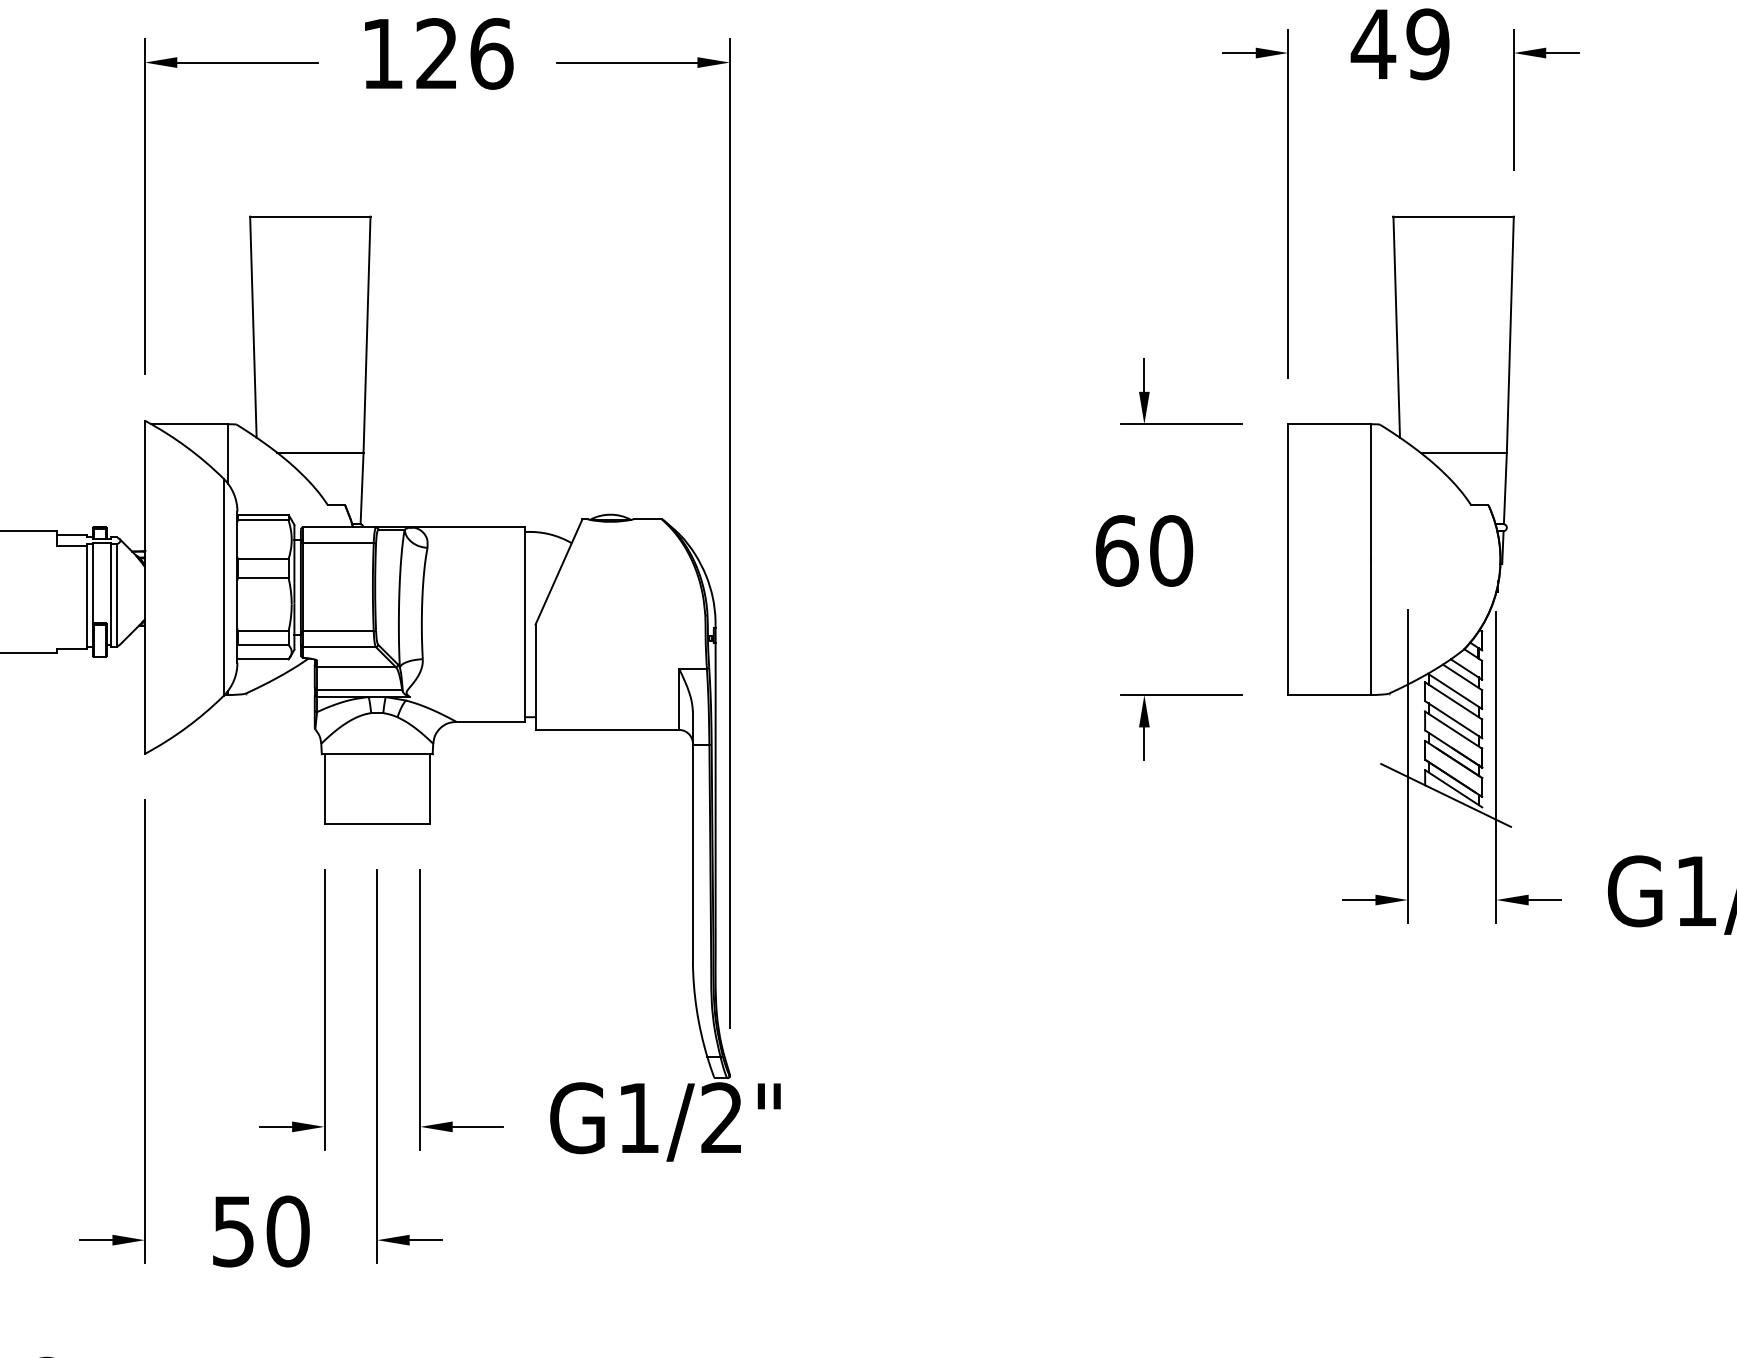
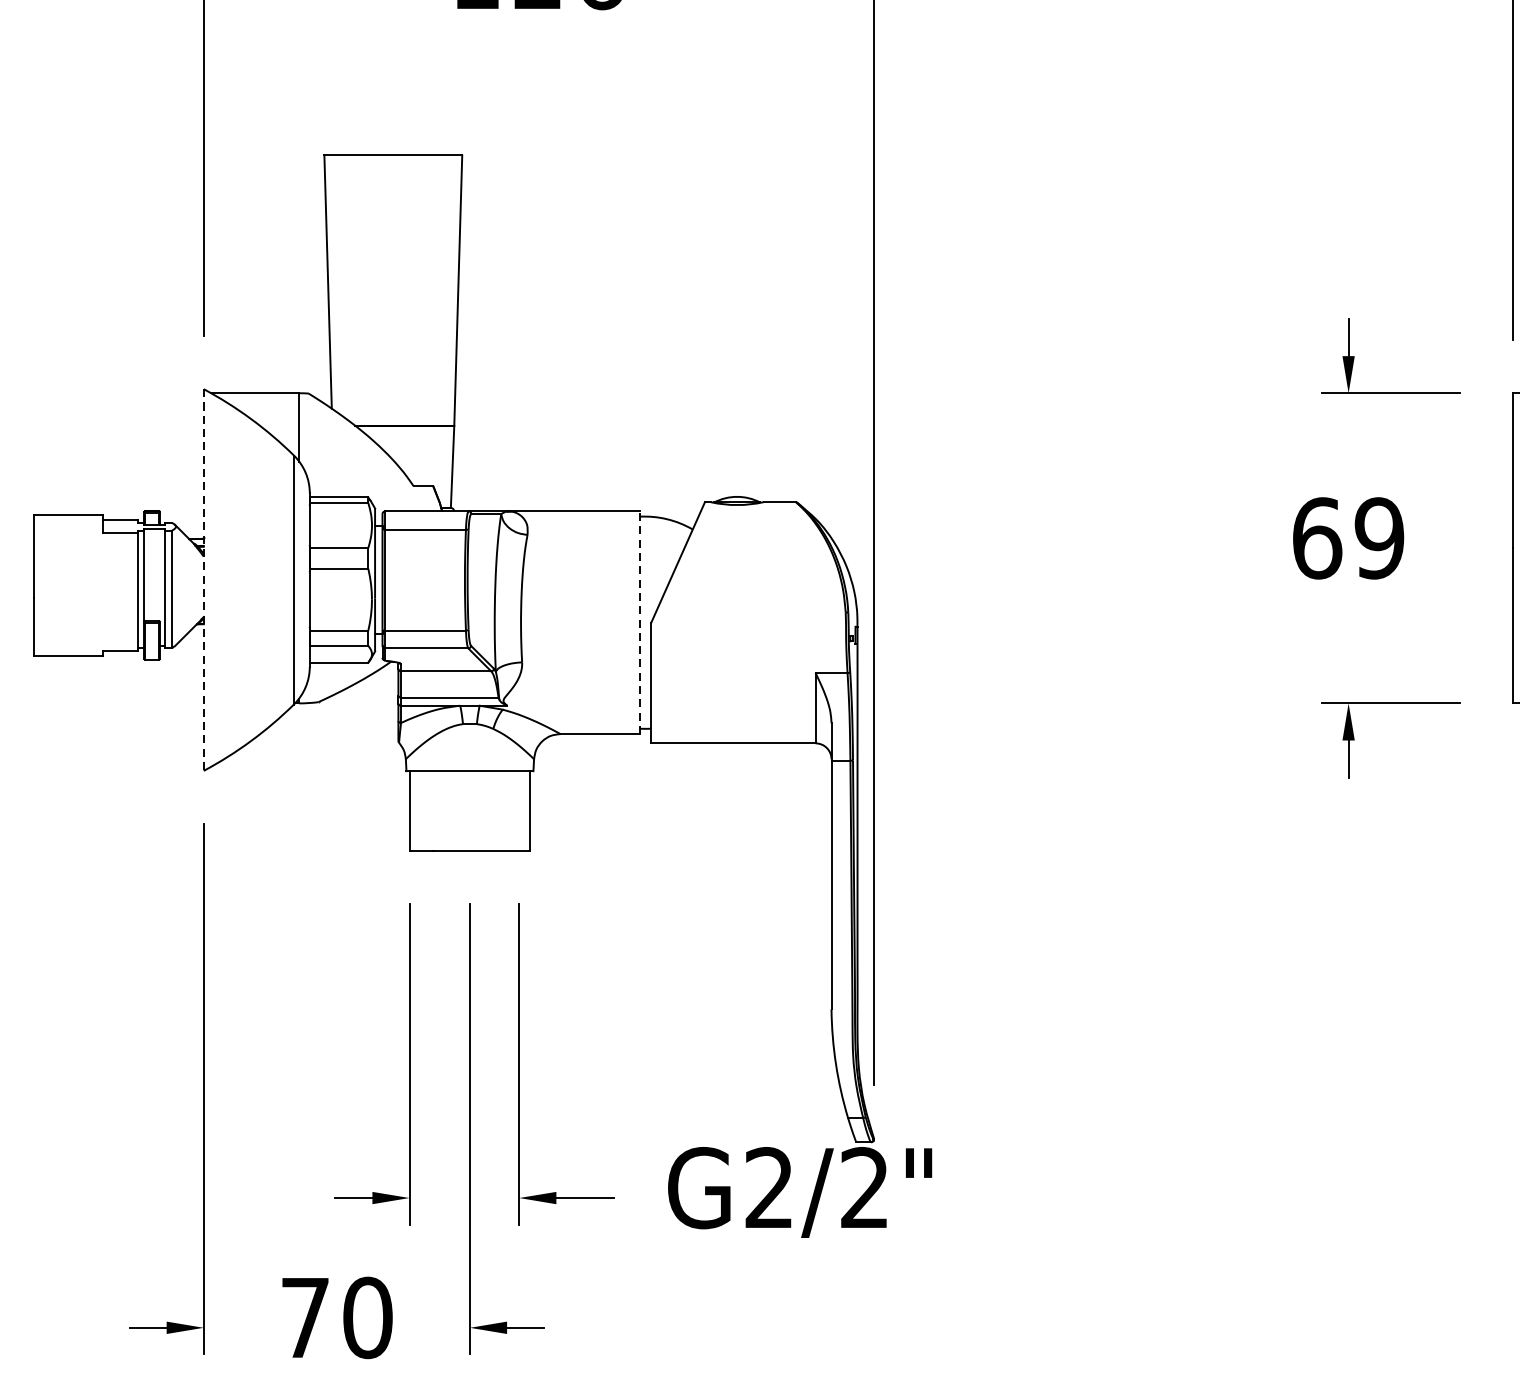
text: (1171, 550) -> (1379, 537), 60 -> 69
line: (144, 587) -> (203, 580), solid -> dashed
line: (525, 624) -> (639, 622), solid -> dashed
text: (638, 1117) -> (769, 1187), G1/2" -> G2/2"
text: (233, 1231) -> (305, 1317), 50 -> 70

